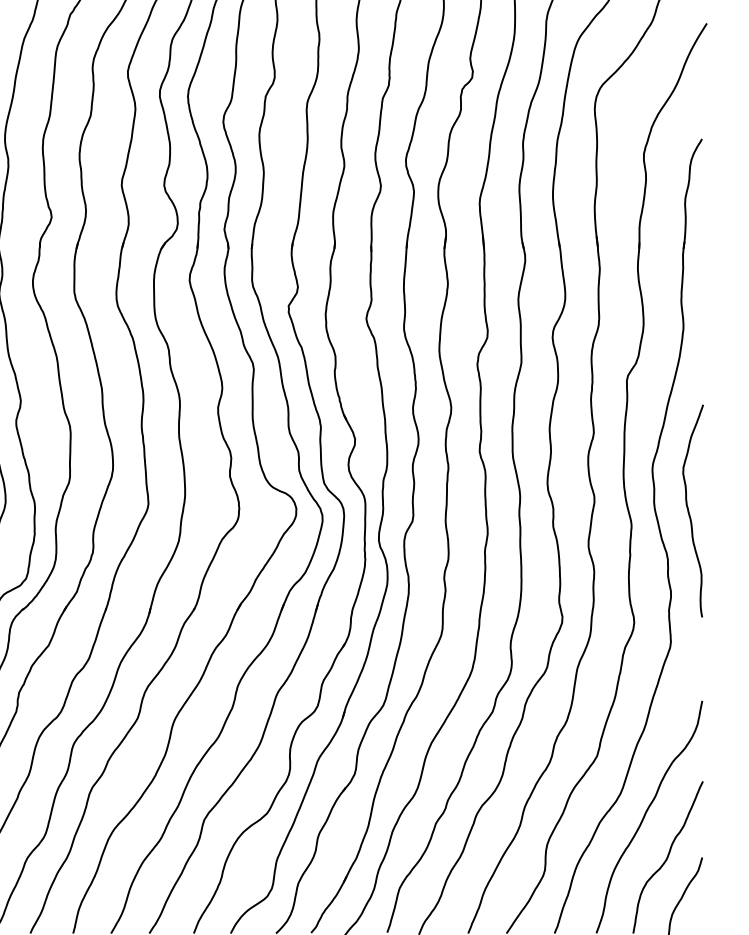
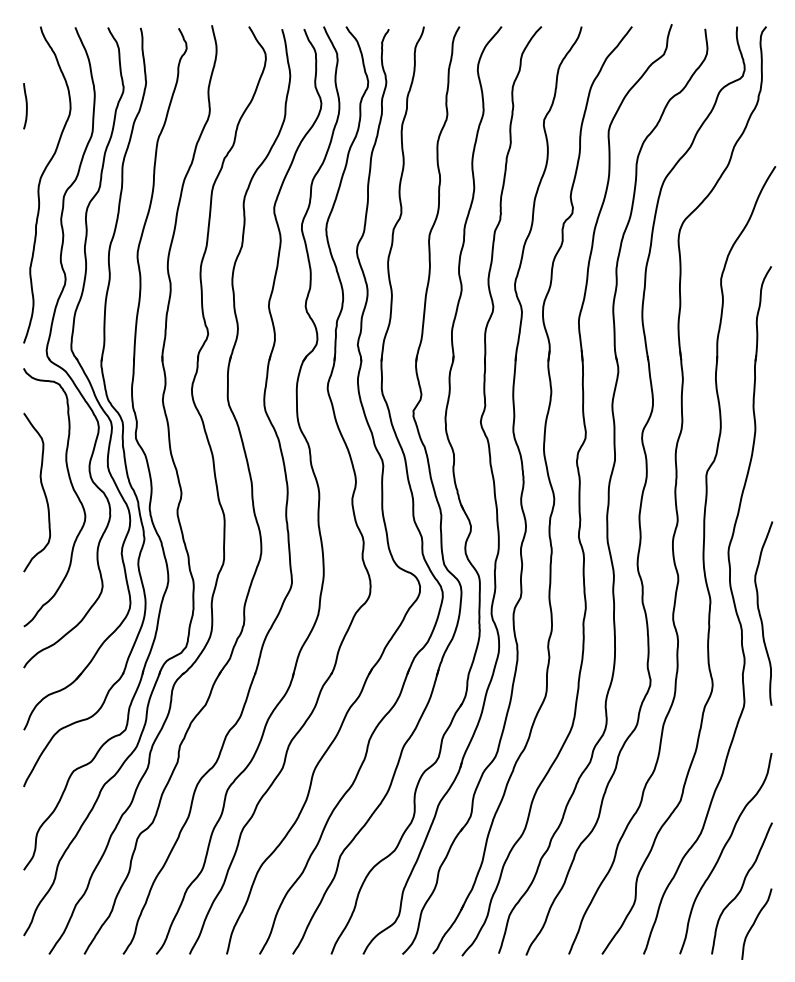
curve: (689, 510) -> (760, 613), moved

